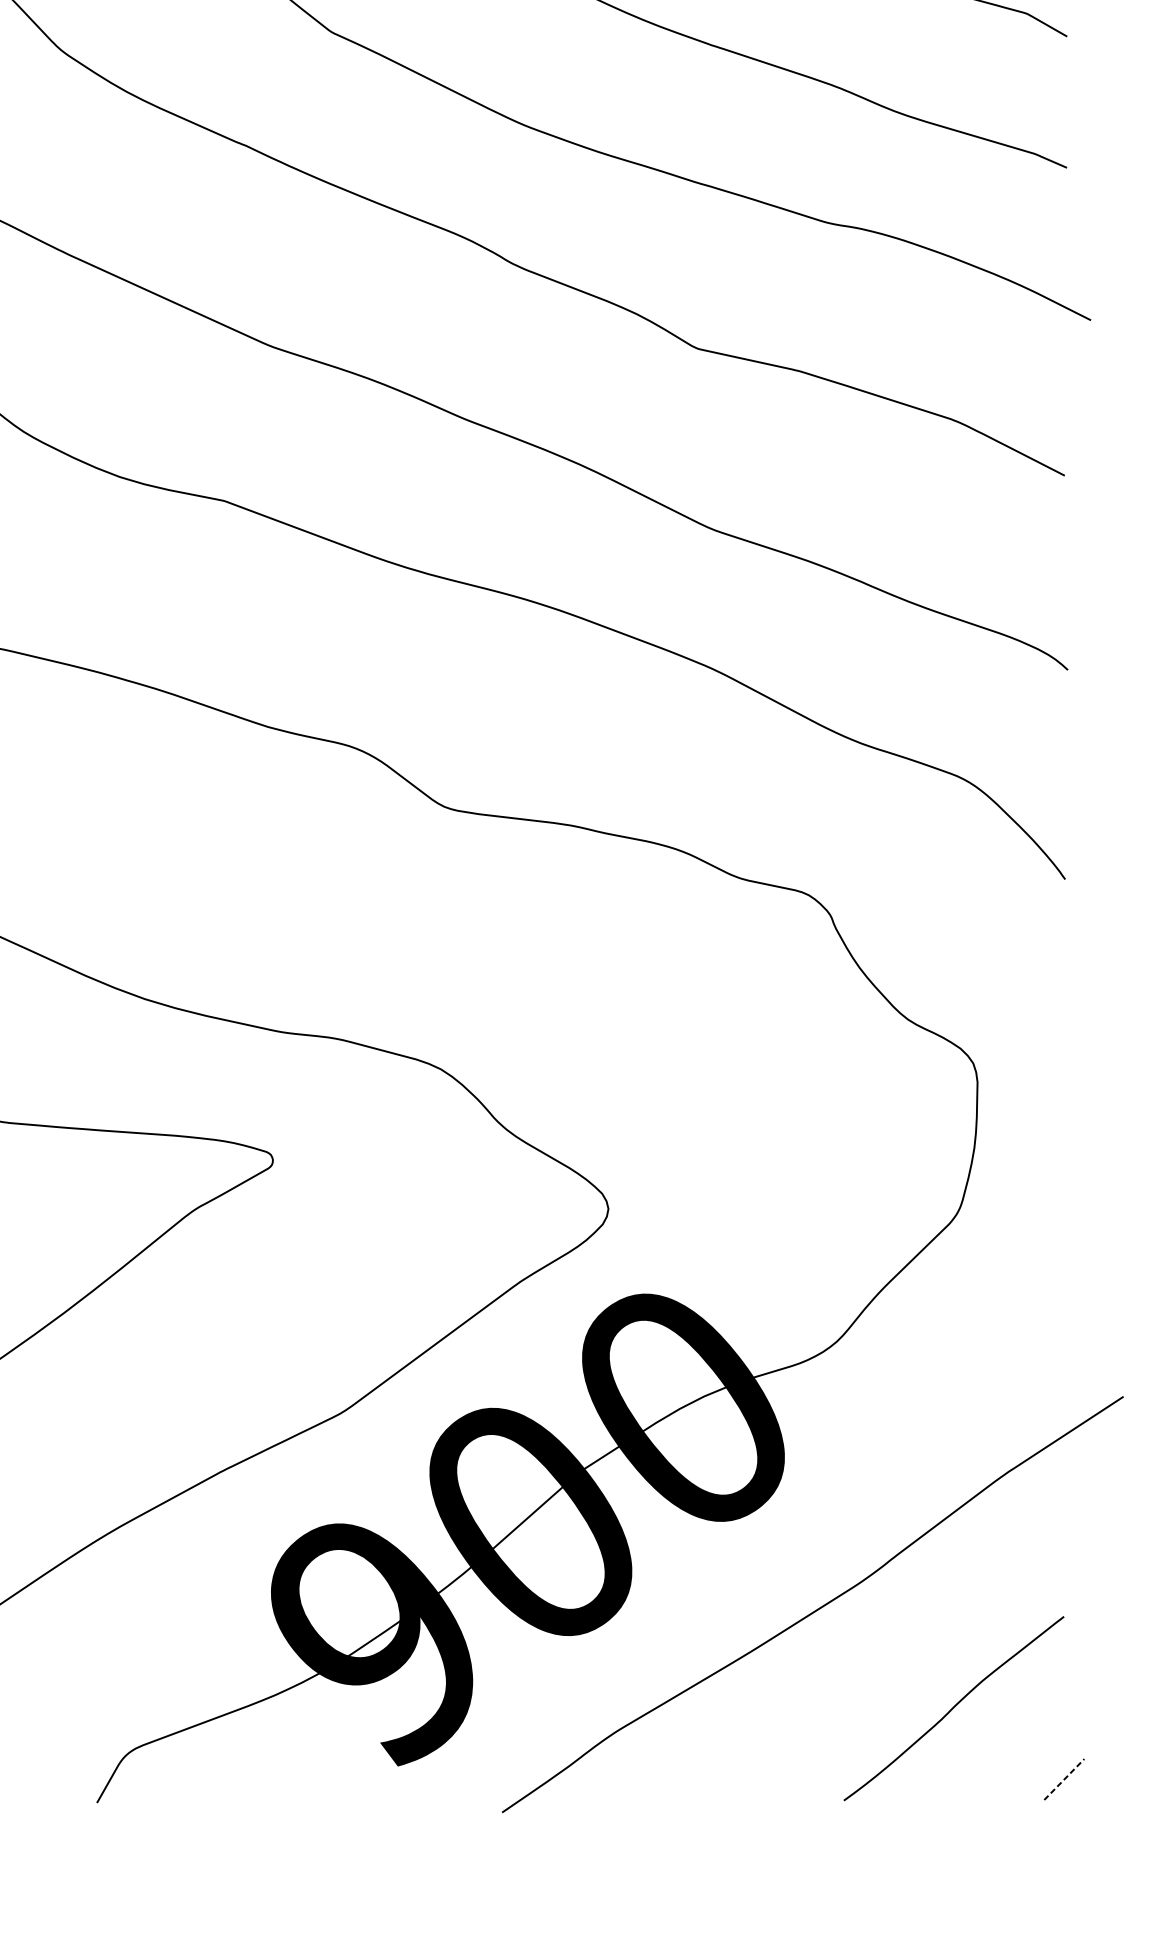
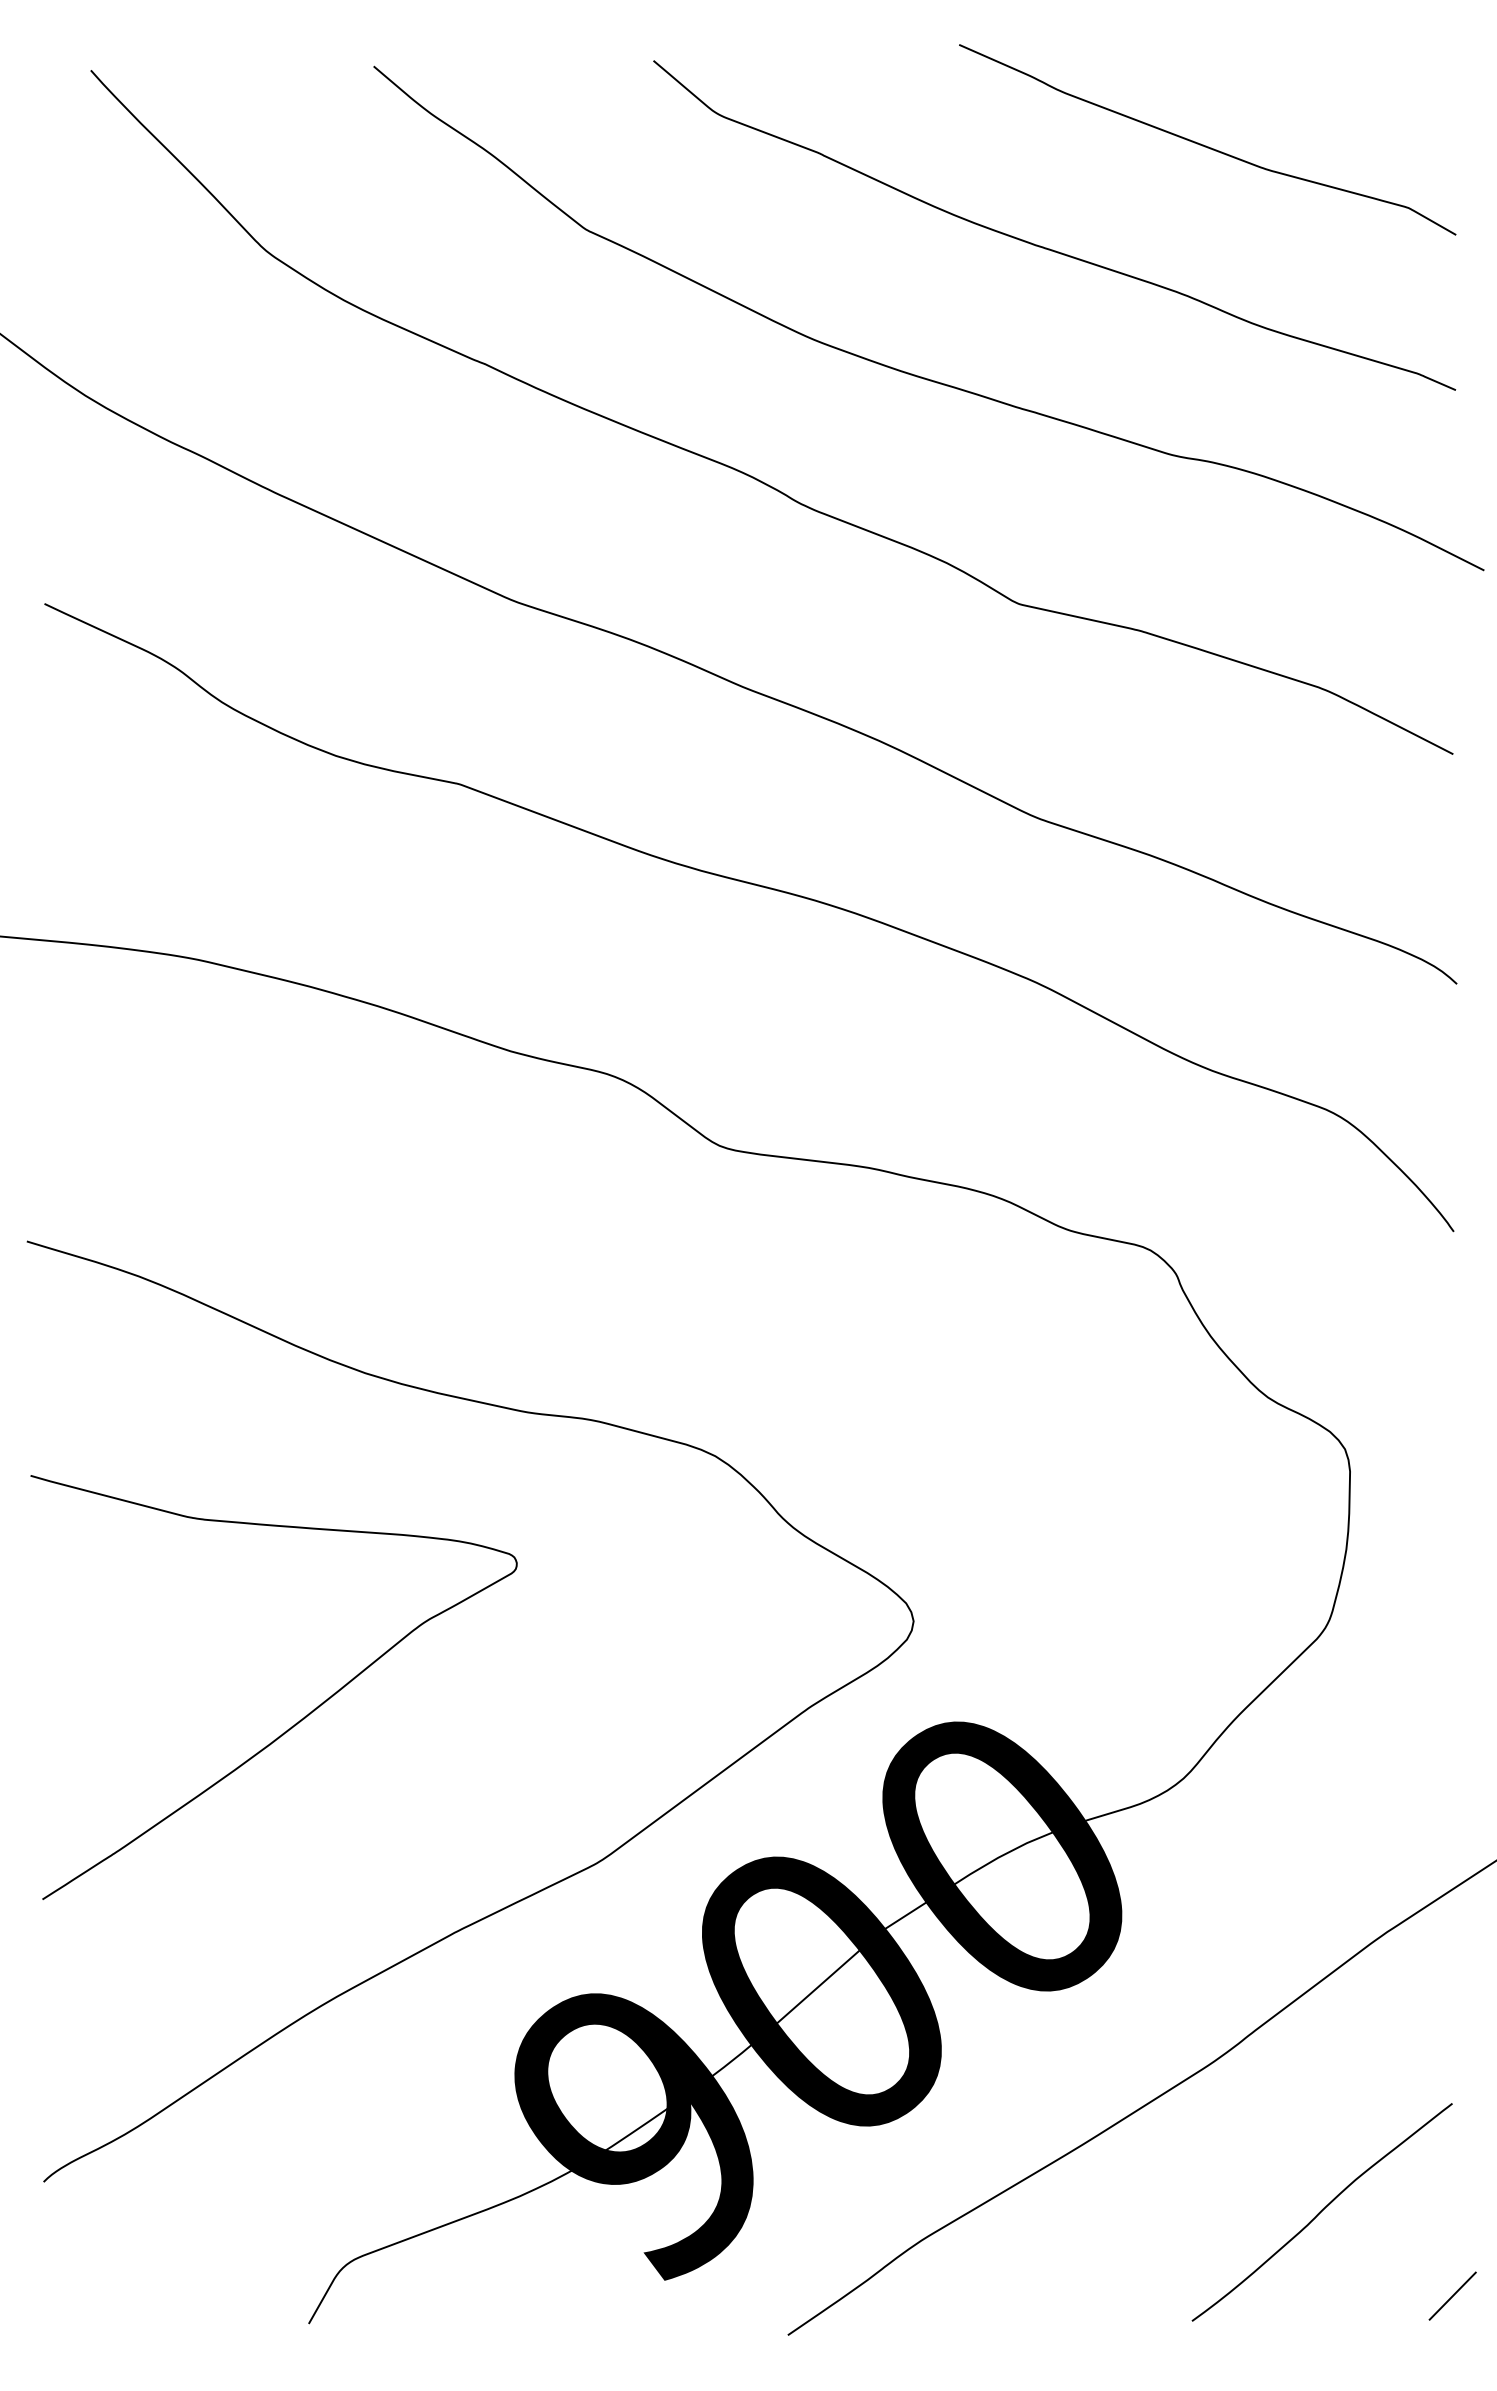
line: (1064, 1779) -> (1452, 2296), dashed -> solid

